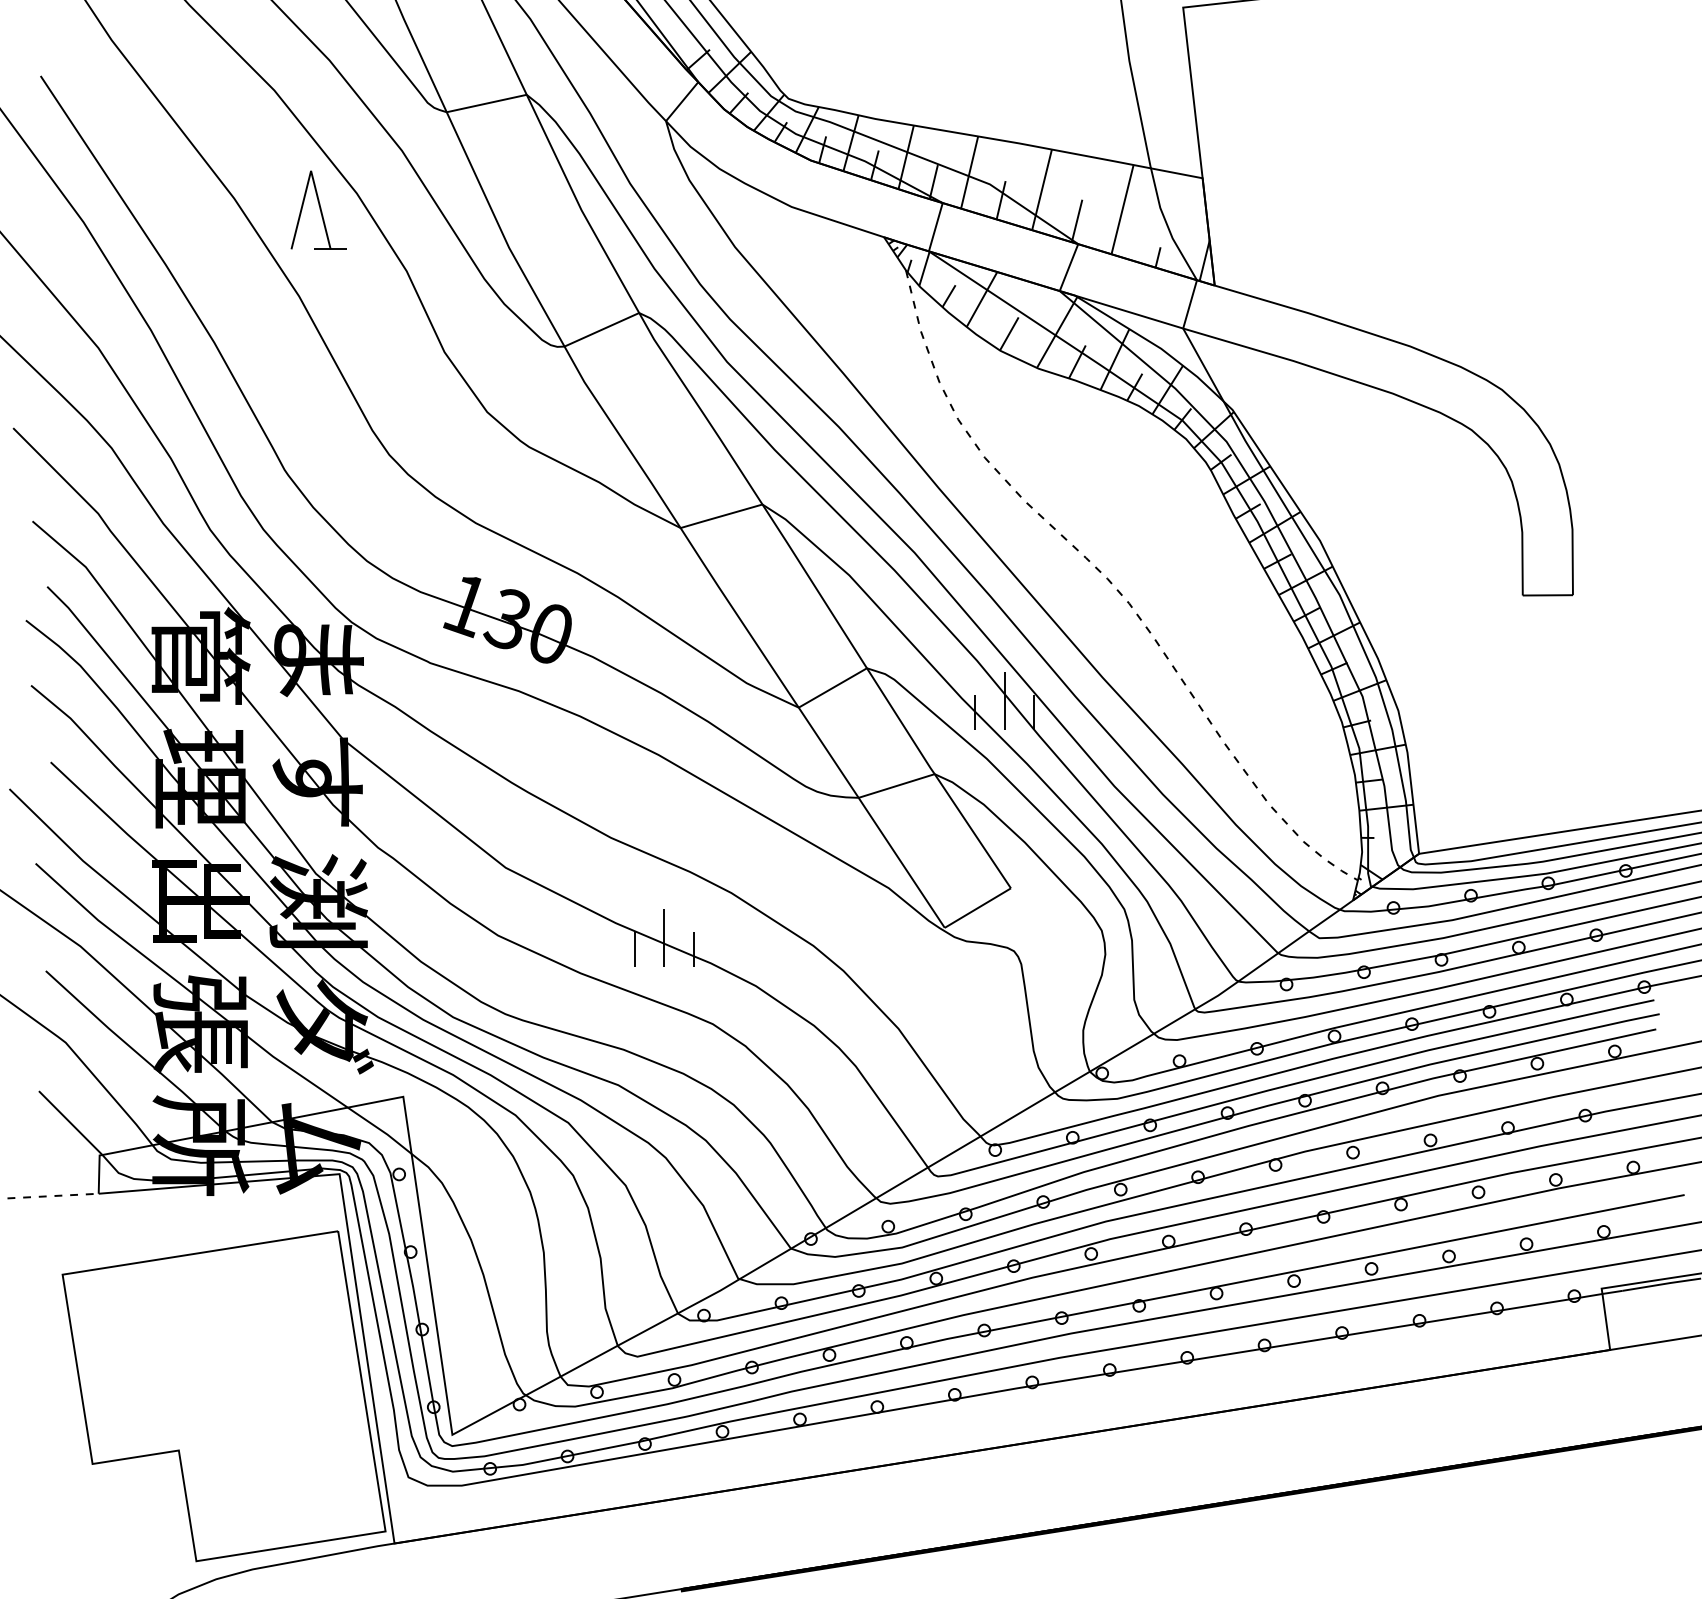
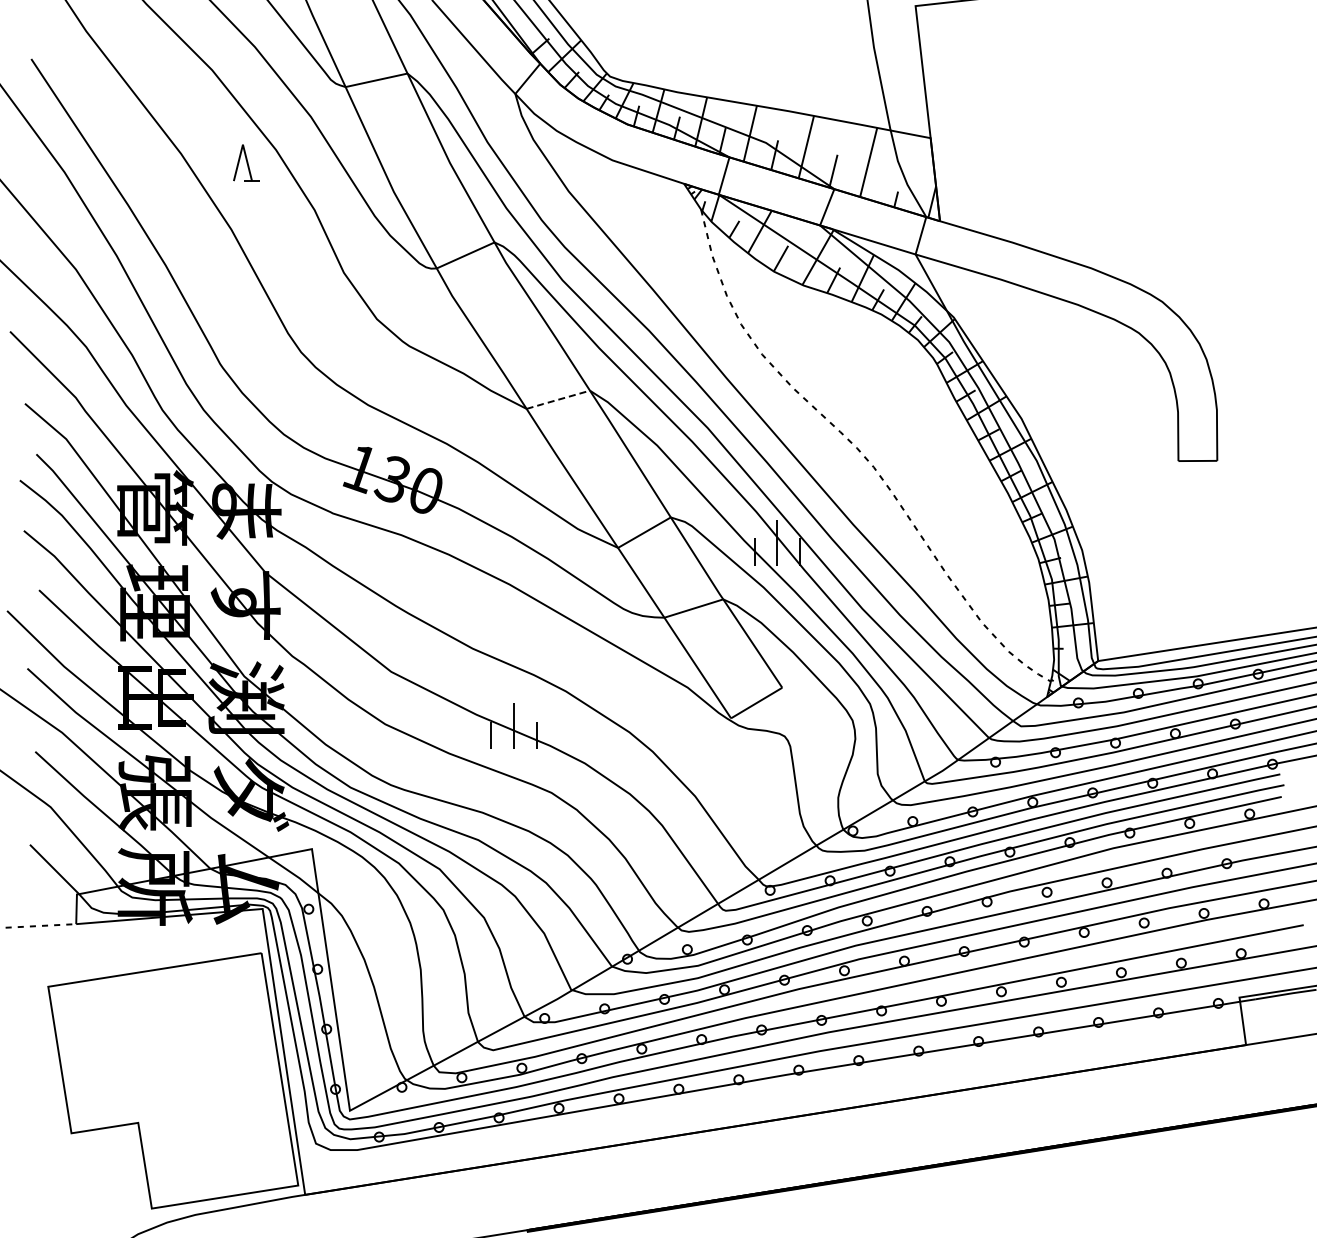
part: (318, 209) -> (246, 162), size x0.6
line: (720, 515) -> (557, 399), solid -> dashed

